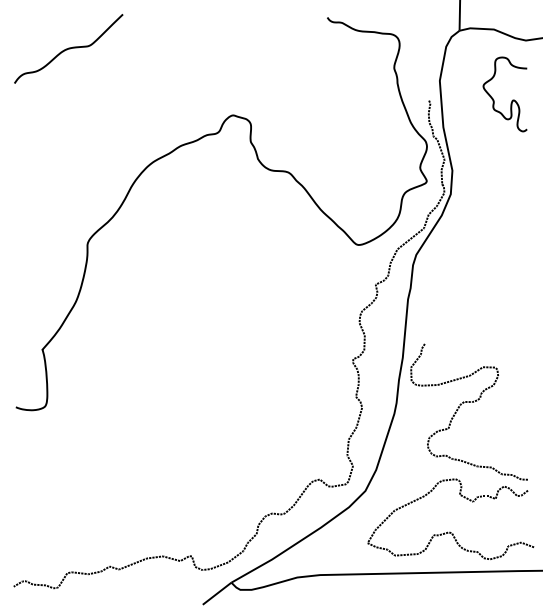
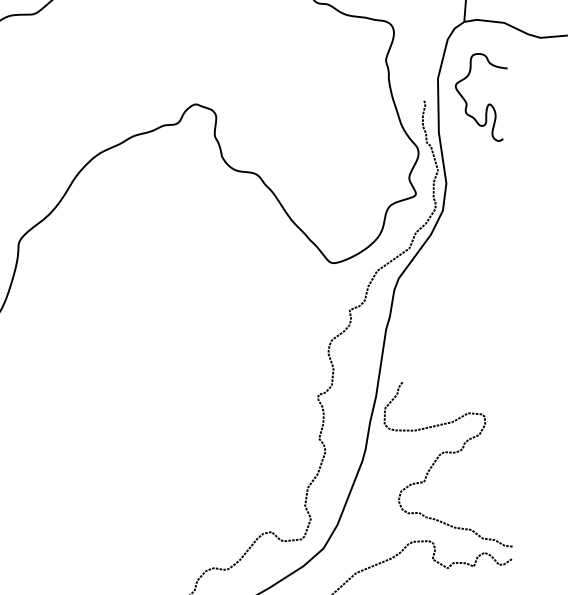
part: (511, 100) -> (487, 104), moved

